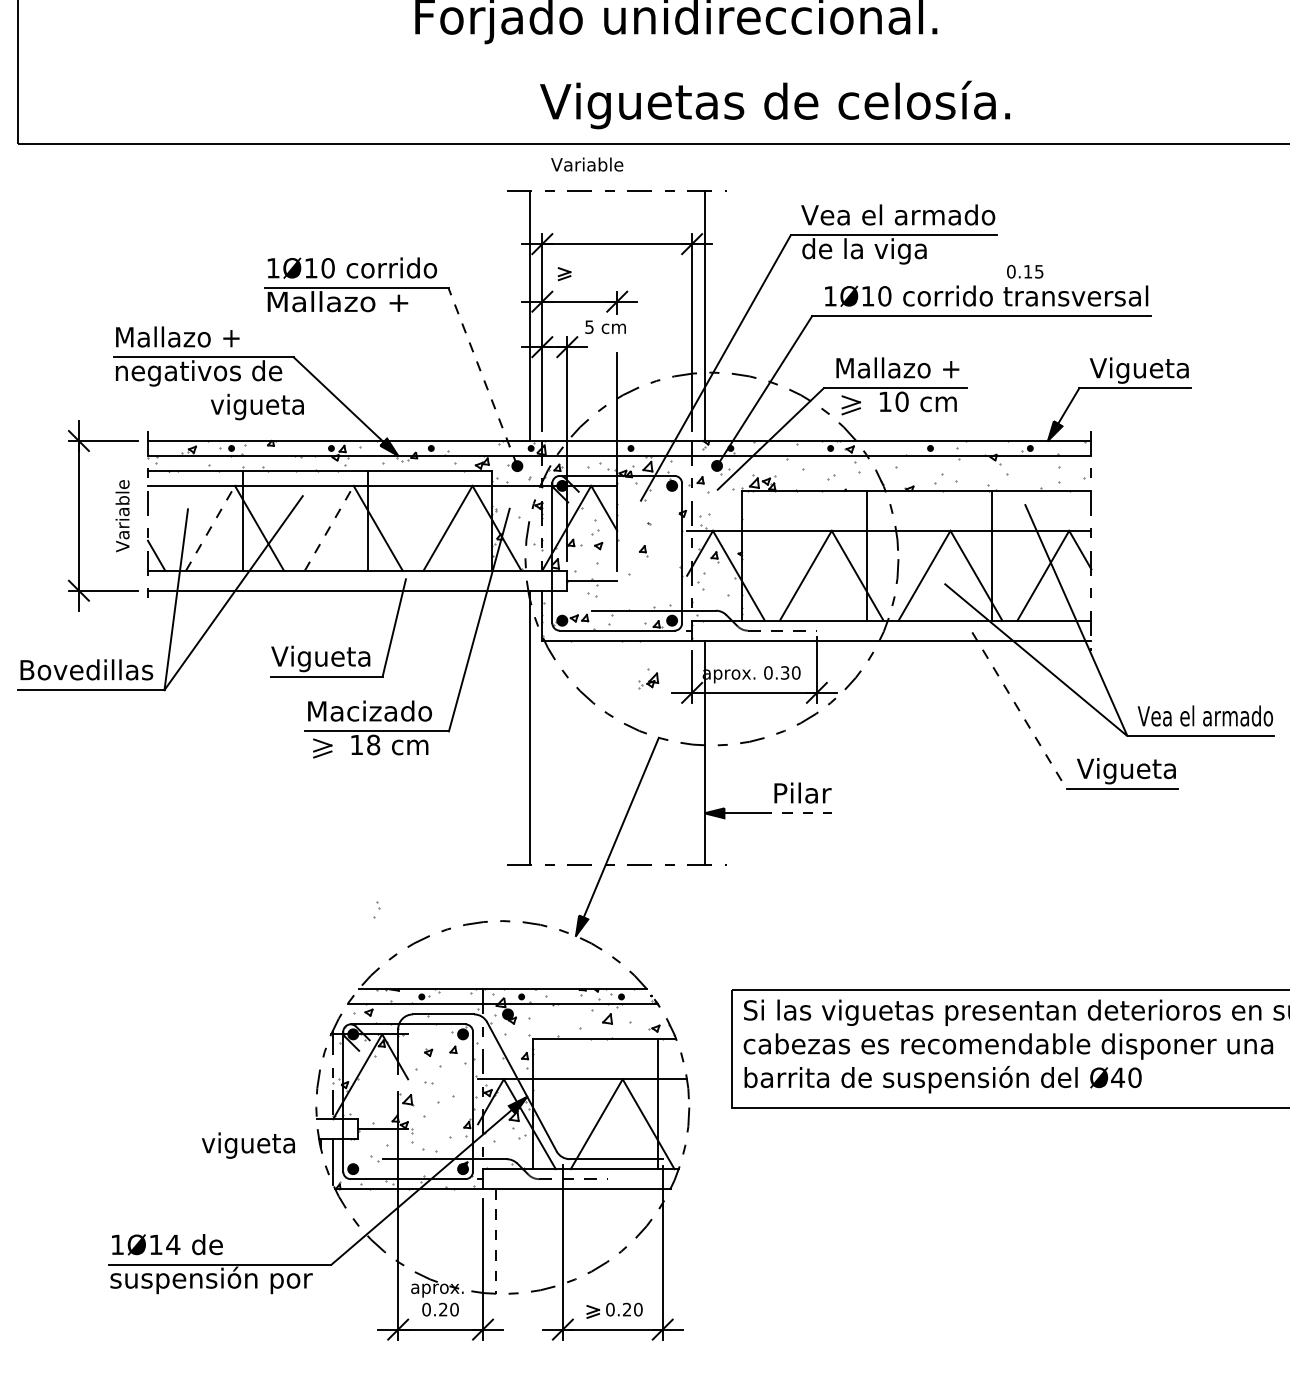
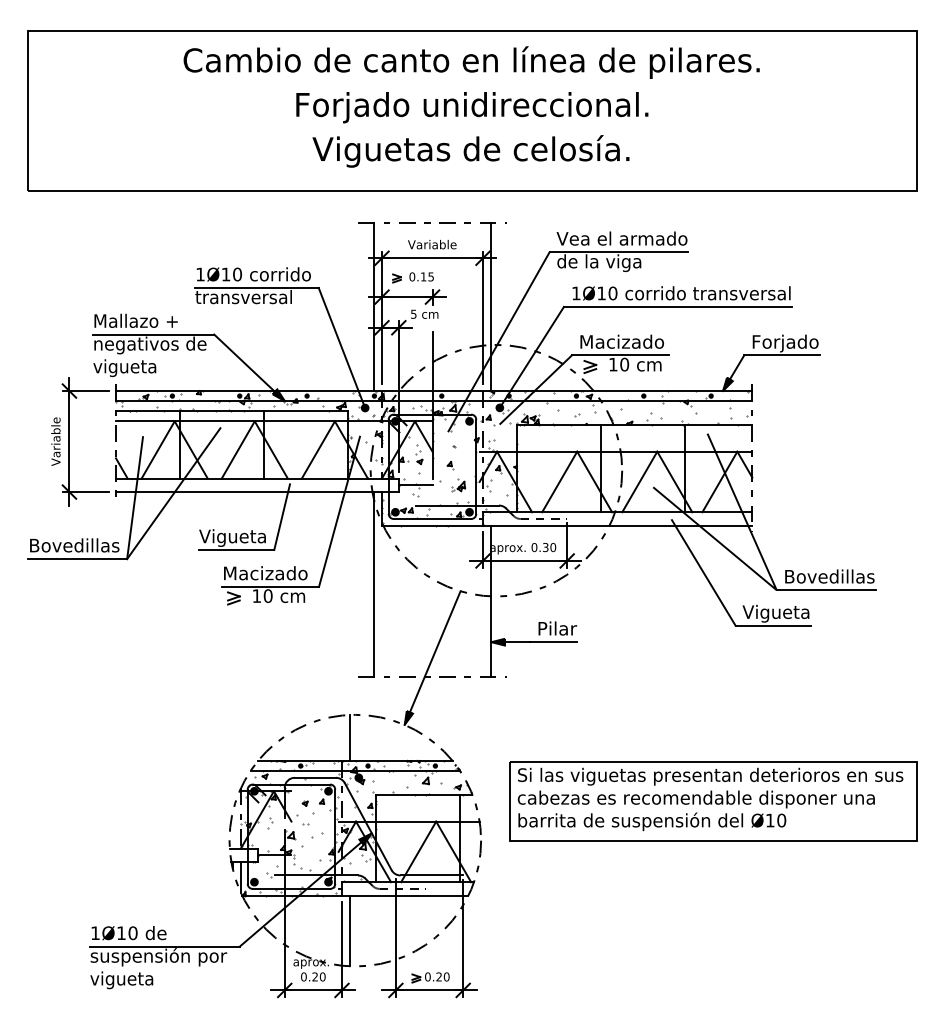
text: (774, 105) -> (470, 151), moved
text: (587, 164) -> (432, 244), moved
text: (1024, 271) -> (421, 276), moved
text: (337, 302) -> (243, 297), Mallazo + -> transversal
text: (900, 367) -> (623, 341), Mallazo + -> Macizado
text: (1139, 370) -> (784, 343), Vigueta -> Forjado
line: (482, 376) -> (341, 347), dashed -> solid
text: (256, 406) -> (124, 367), moved
text: (122, 515) -> (55, 441), moved
line: (210, 527) -> (158, 449), dashed -> solid
line: (329, 527) -> (238, 449), dashed -> solid
part: (648, 678) -> (458, 485), moved
line: (1019, 709) -> (703, 572), dashed -> solid
text: (1204, 715) -> (828, 576), Vea el armado -> Bovedillas
text: (372, 744) -> (267, 595), 18 -> 10
line: (796, 813) -> (553, 642), dashed -> solid
part: (377, 910) -> (270, 823), moved
line: (495, 954) -> (350, 737), added
text: (1116, 1077) -> (769, 820), Ø40 -> Ø10
text: (248, 1145) -> (121, 980), moved
line: (495, 1242) -> (350, 931), dashed -> solid
text: (172, 1245) -> (132, 933), 1Ø14 -> 1Ø10

